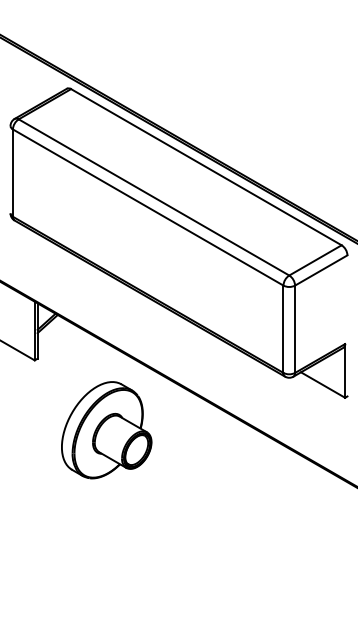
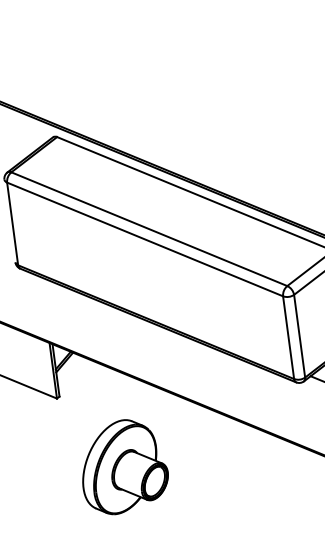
part: (106, 430) -> (123, 466), moved

